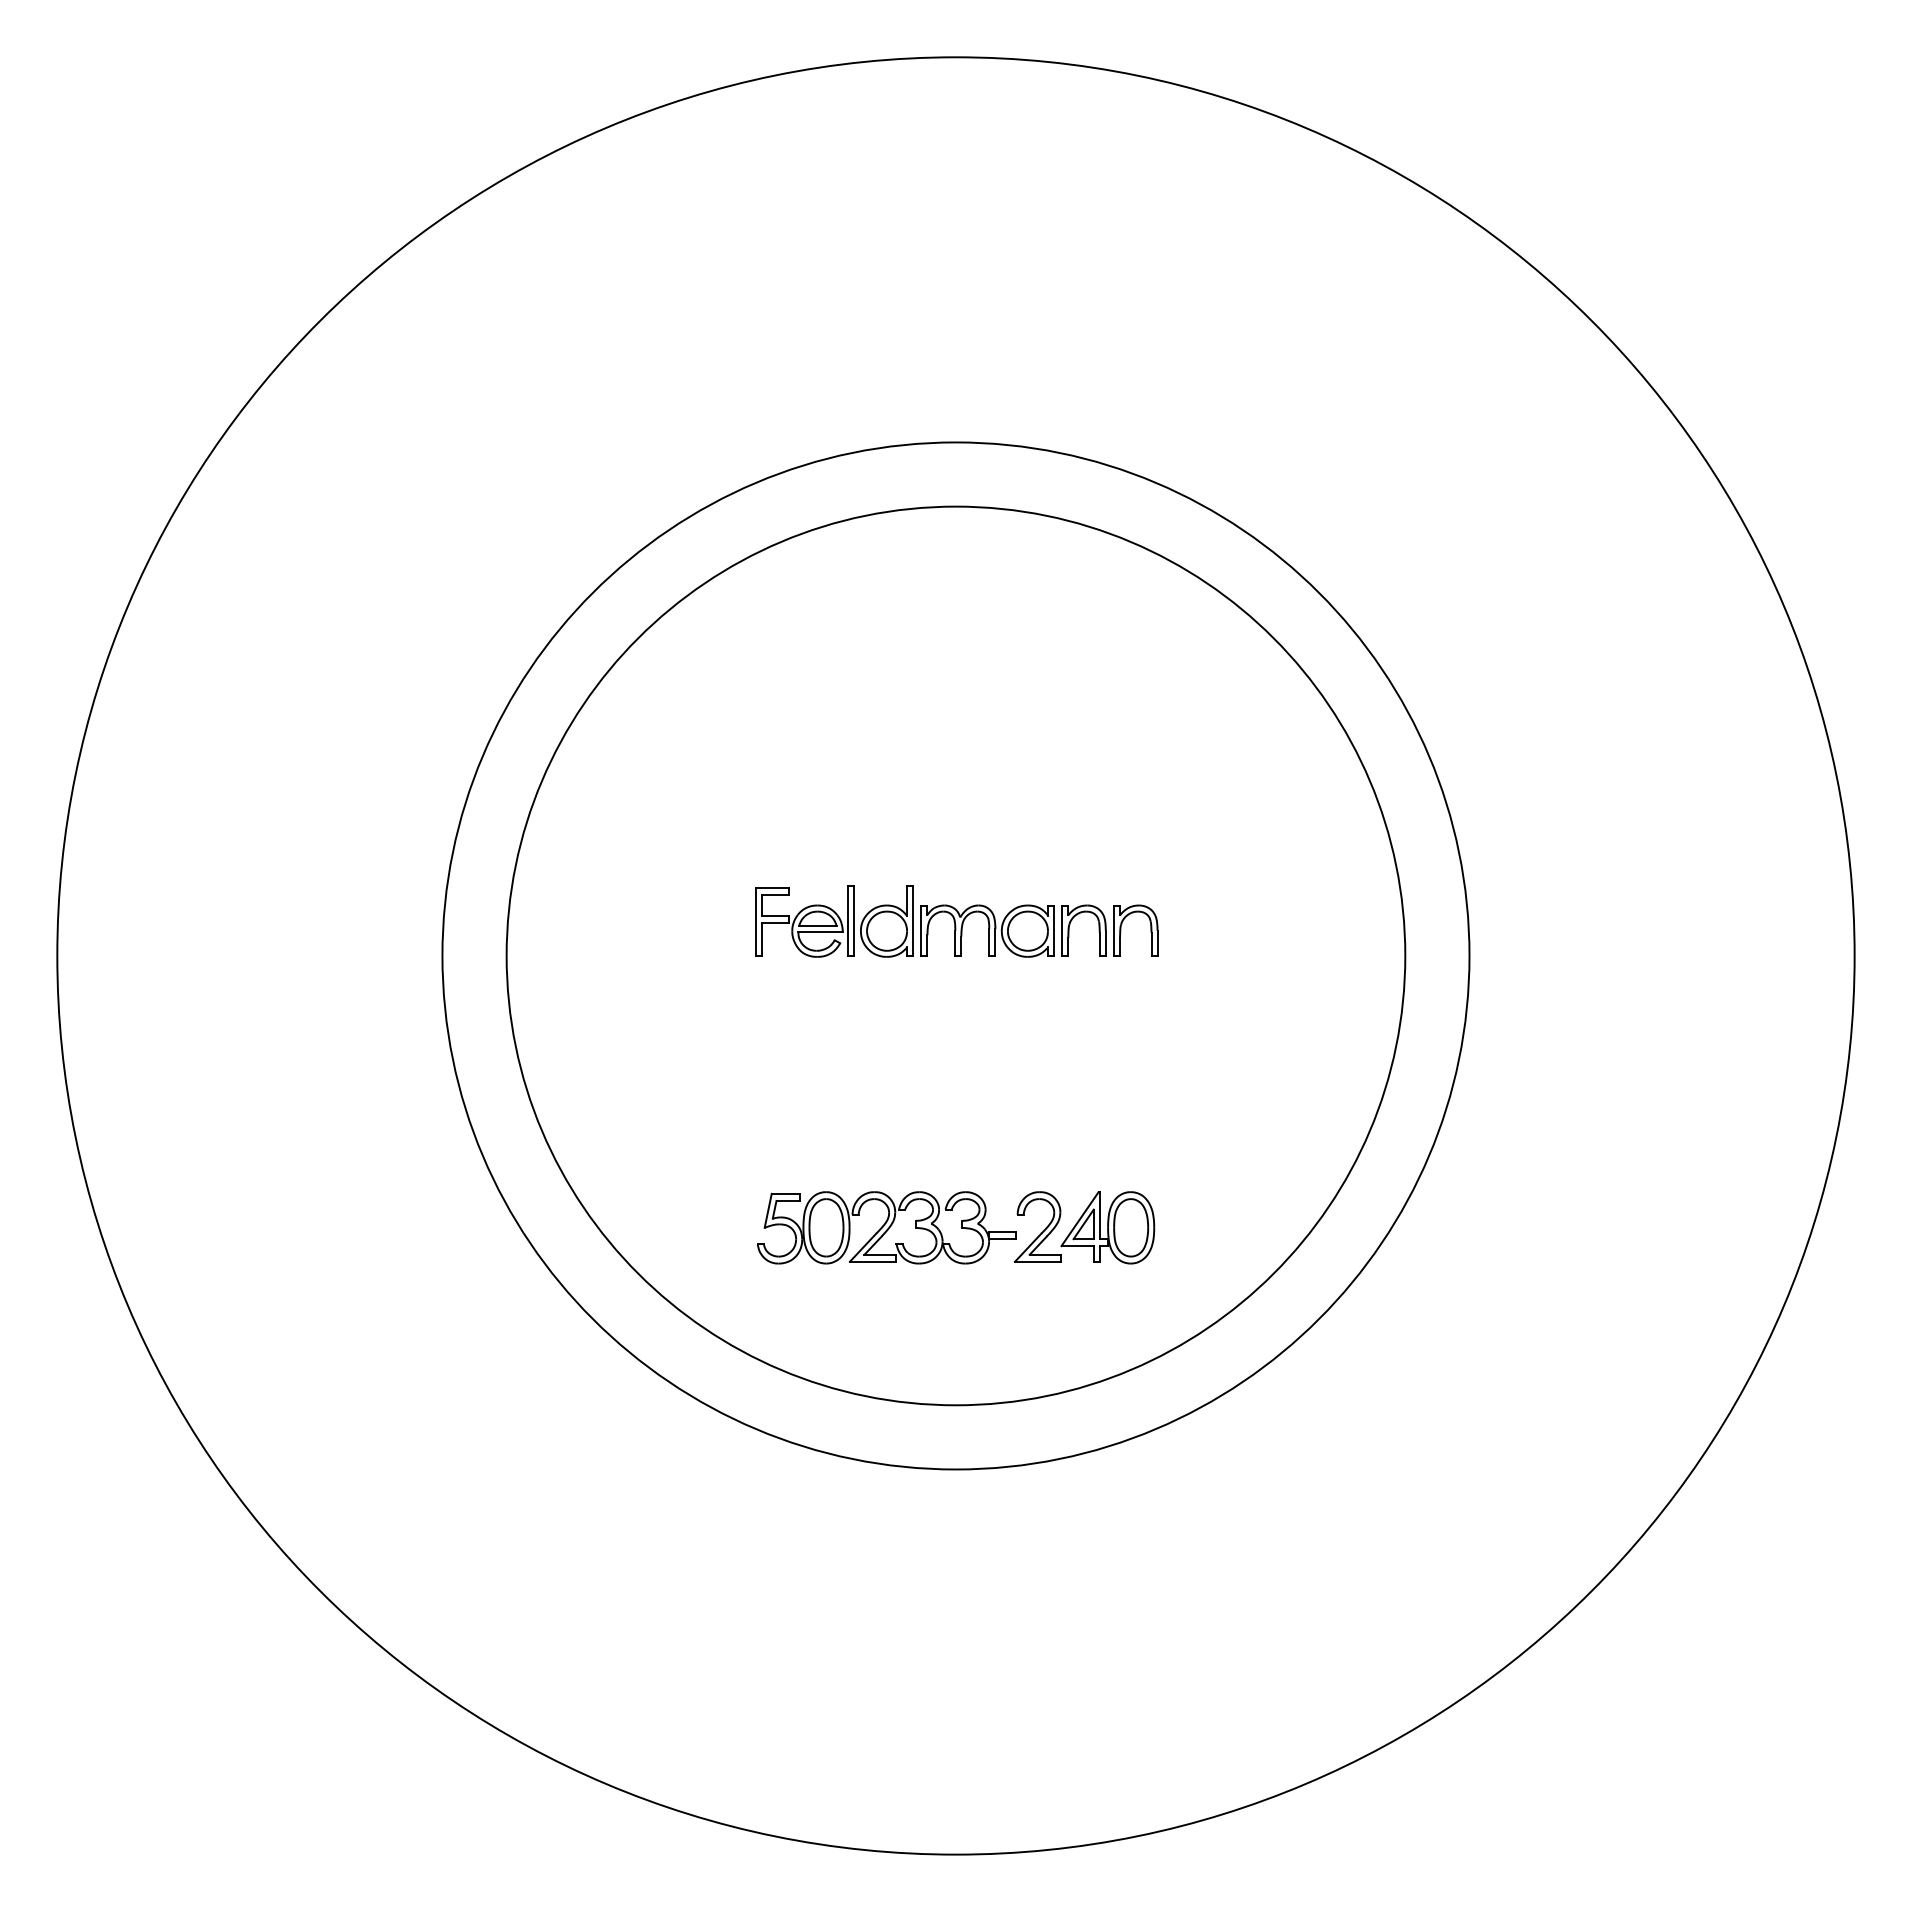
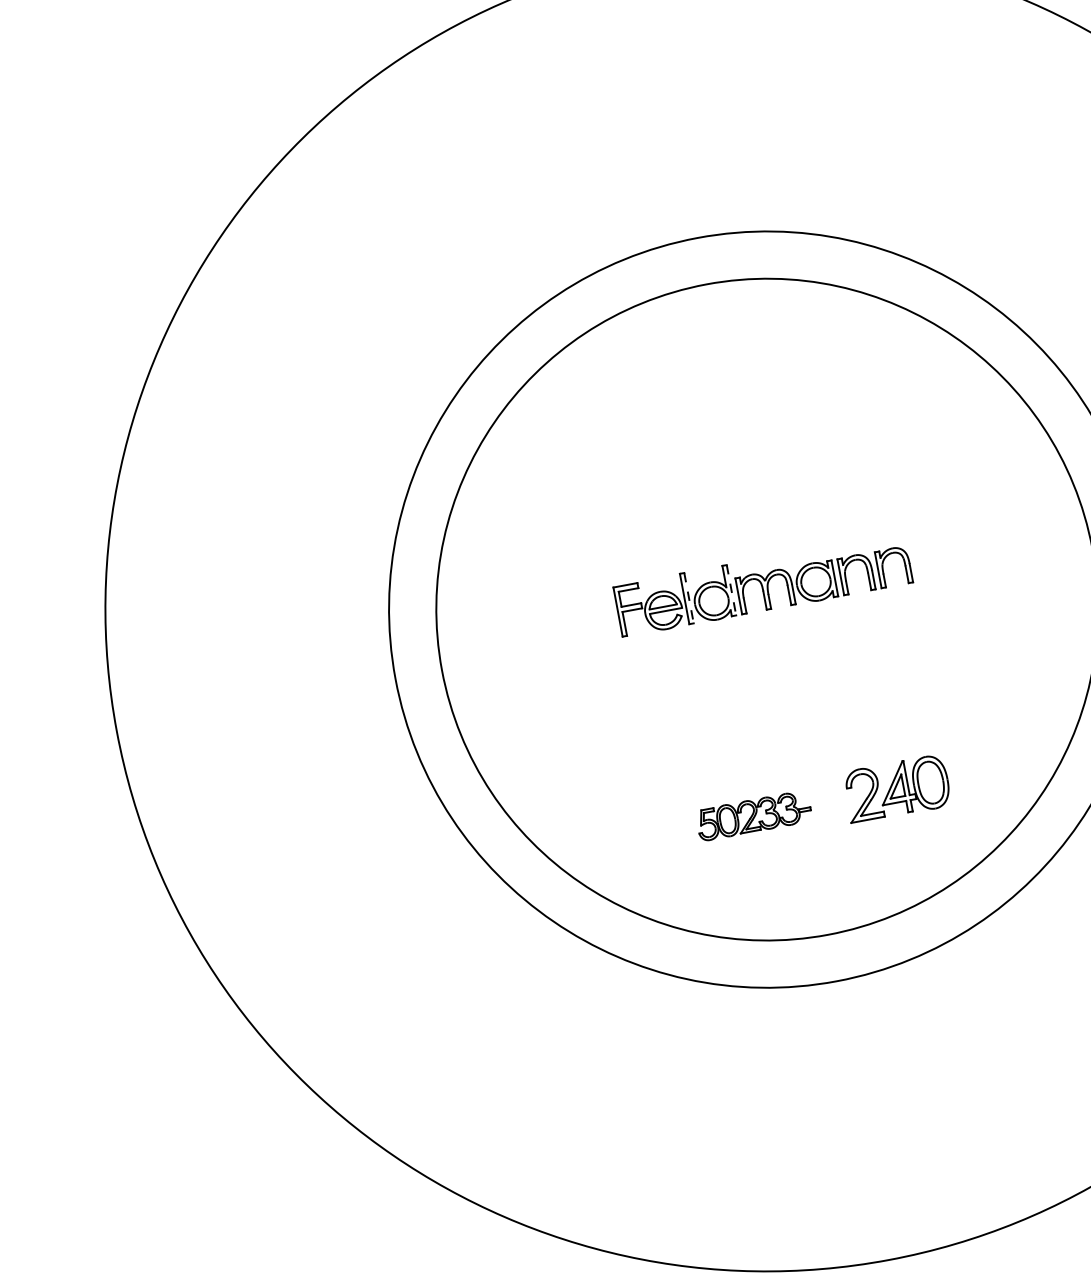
line: (854, 921) -> (689, 598), solid -> dashed
line: (913, 921) -> (731, 590), solid -> dashed
part: (886, 1227) -> (753, 815), size x0.6

